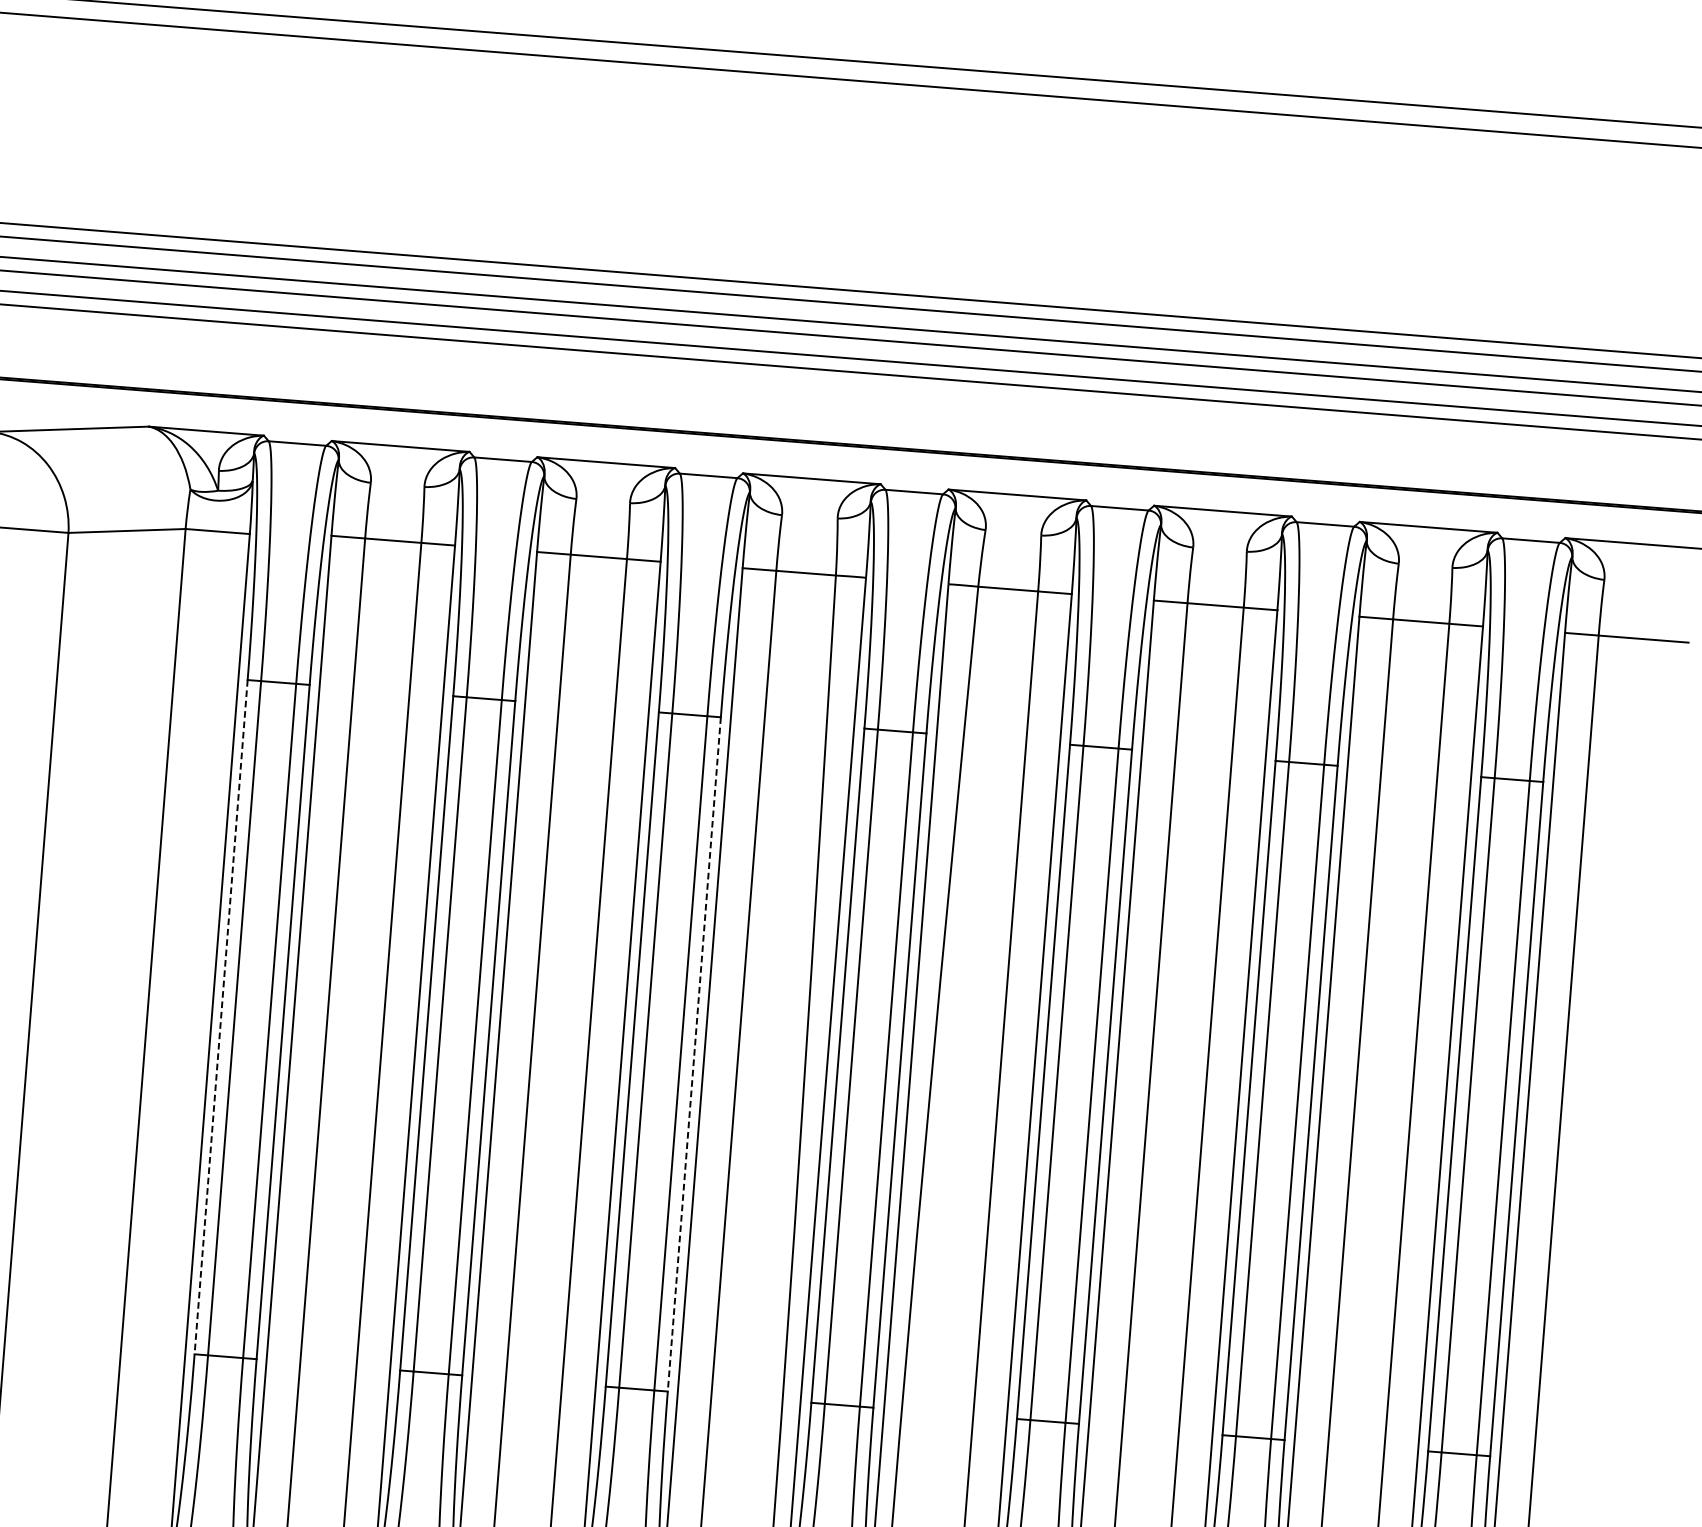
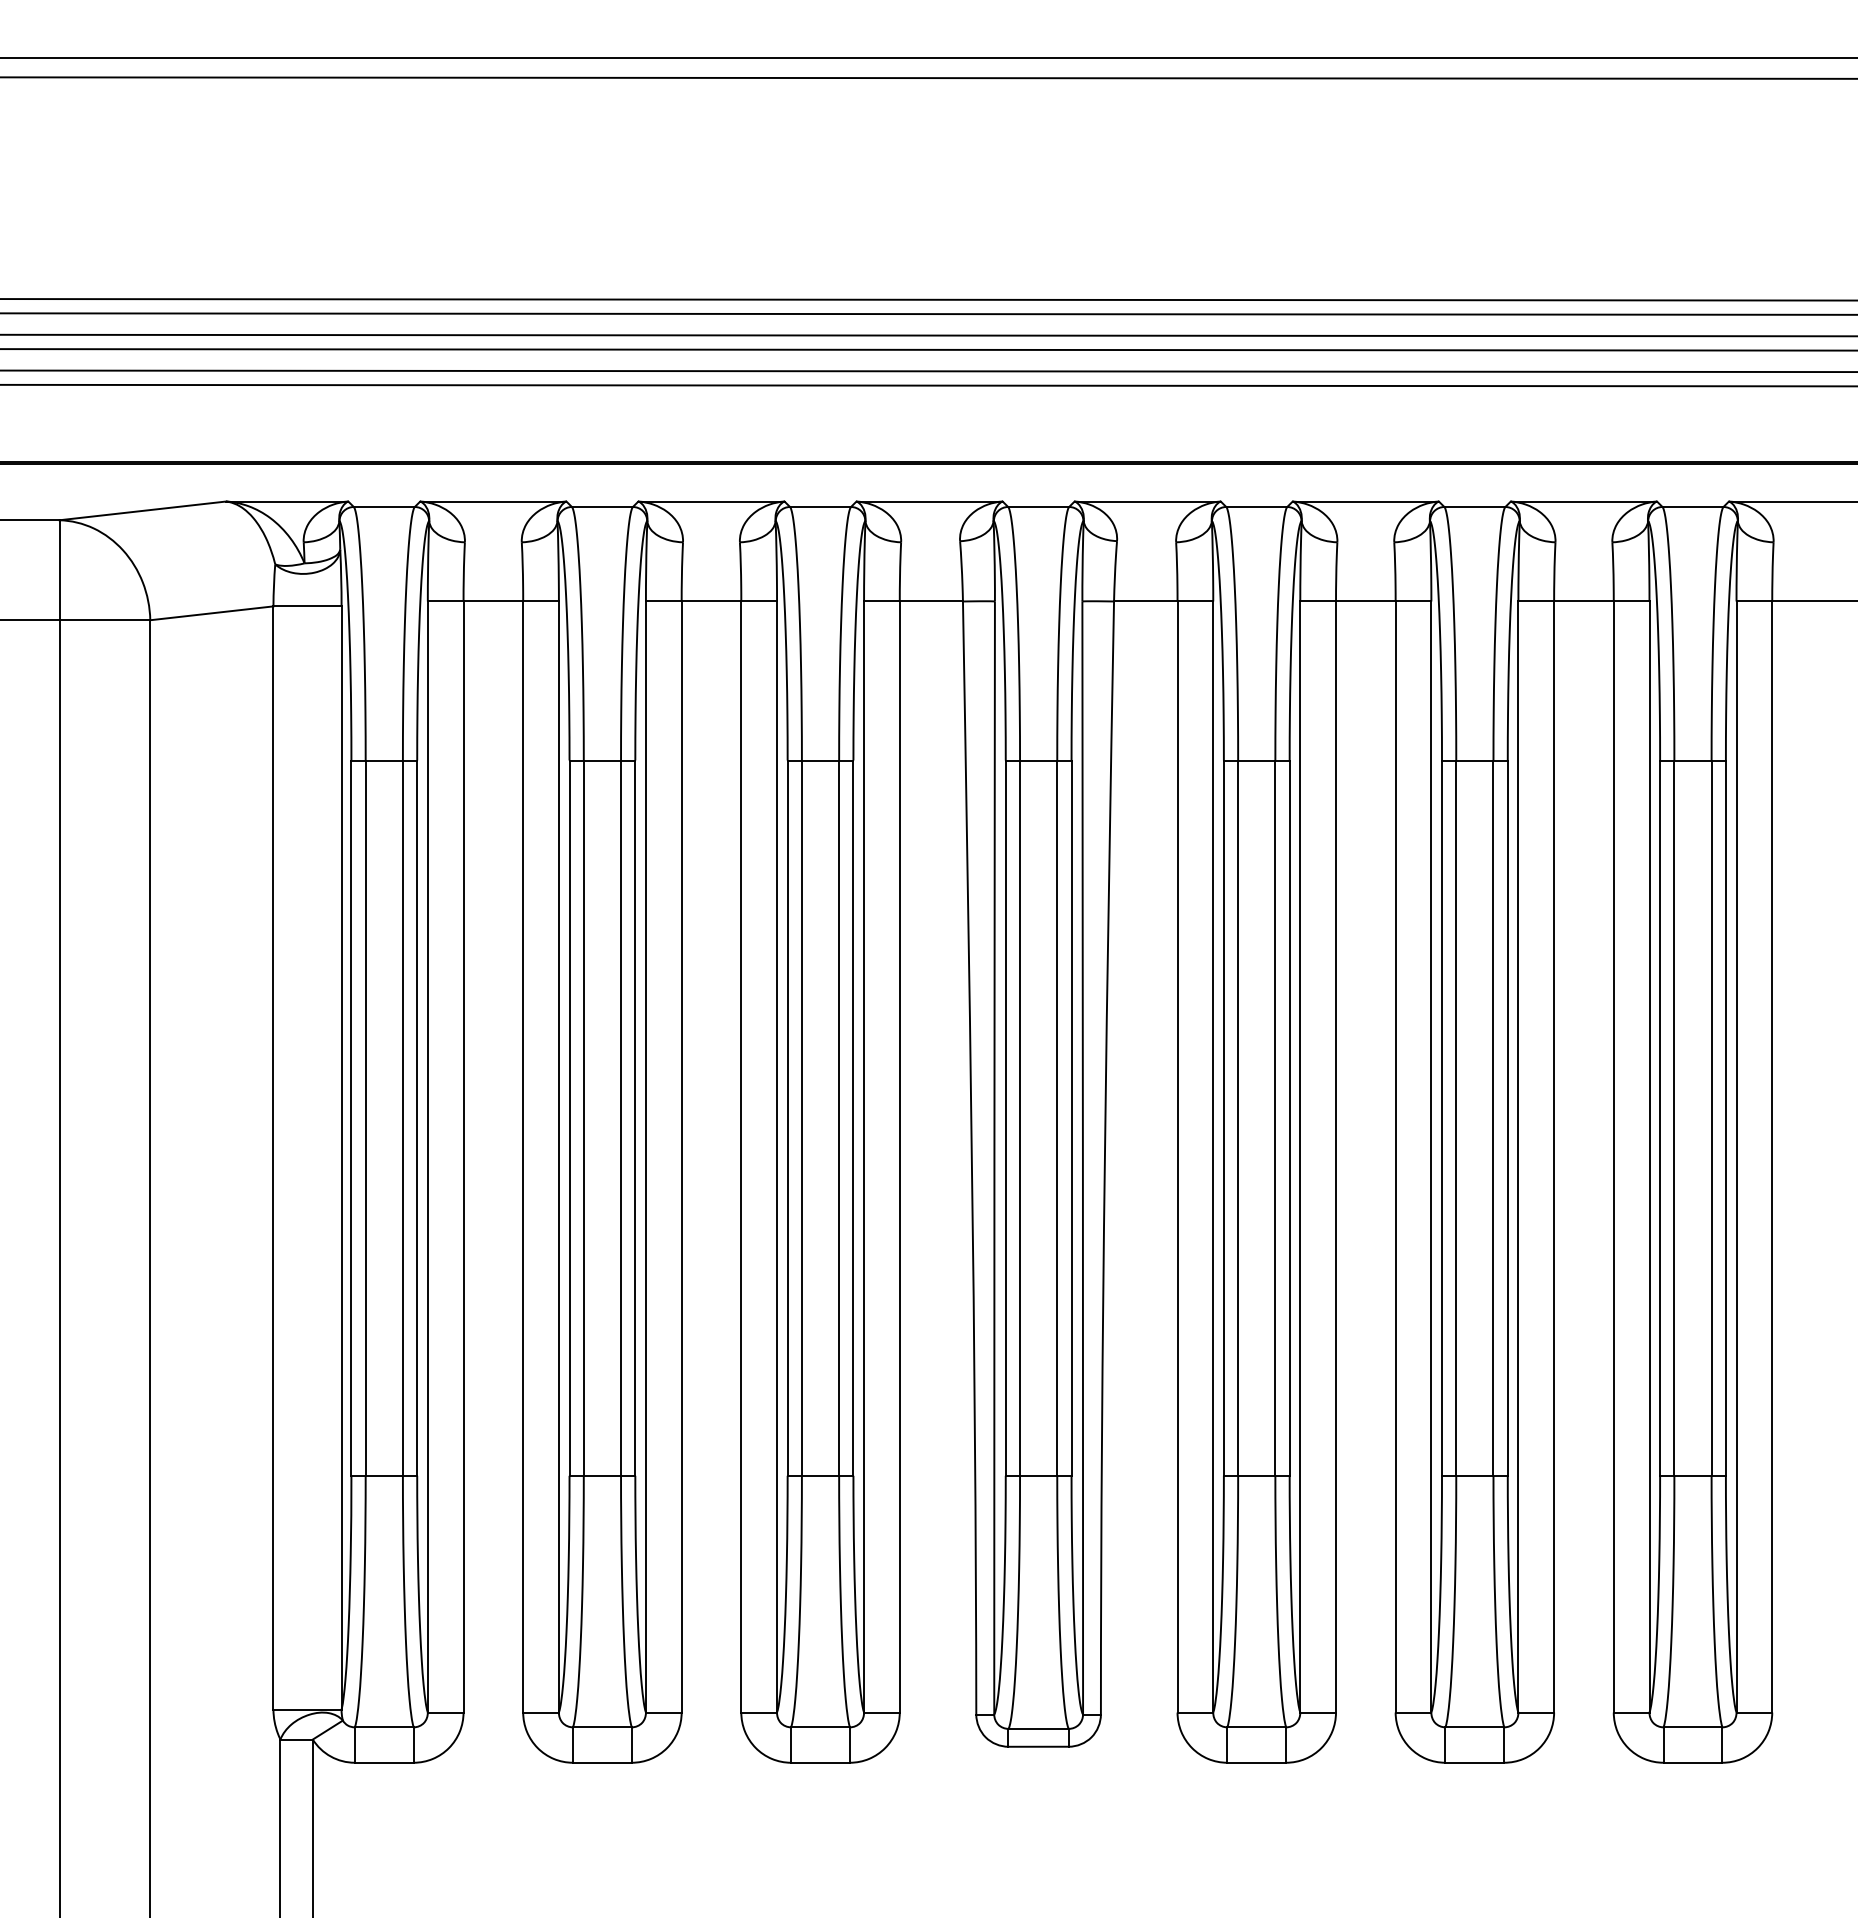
line: (221, 1017) -> (351, 1118), dashed -> solid
line: (694, 1054) -> (853, 1118), dashed -> solid

